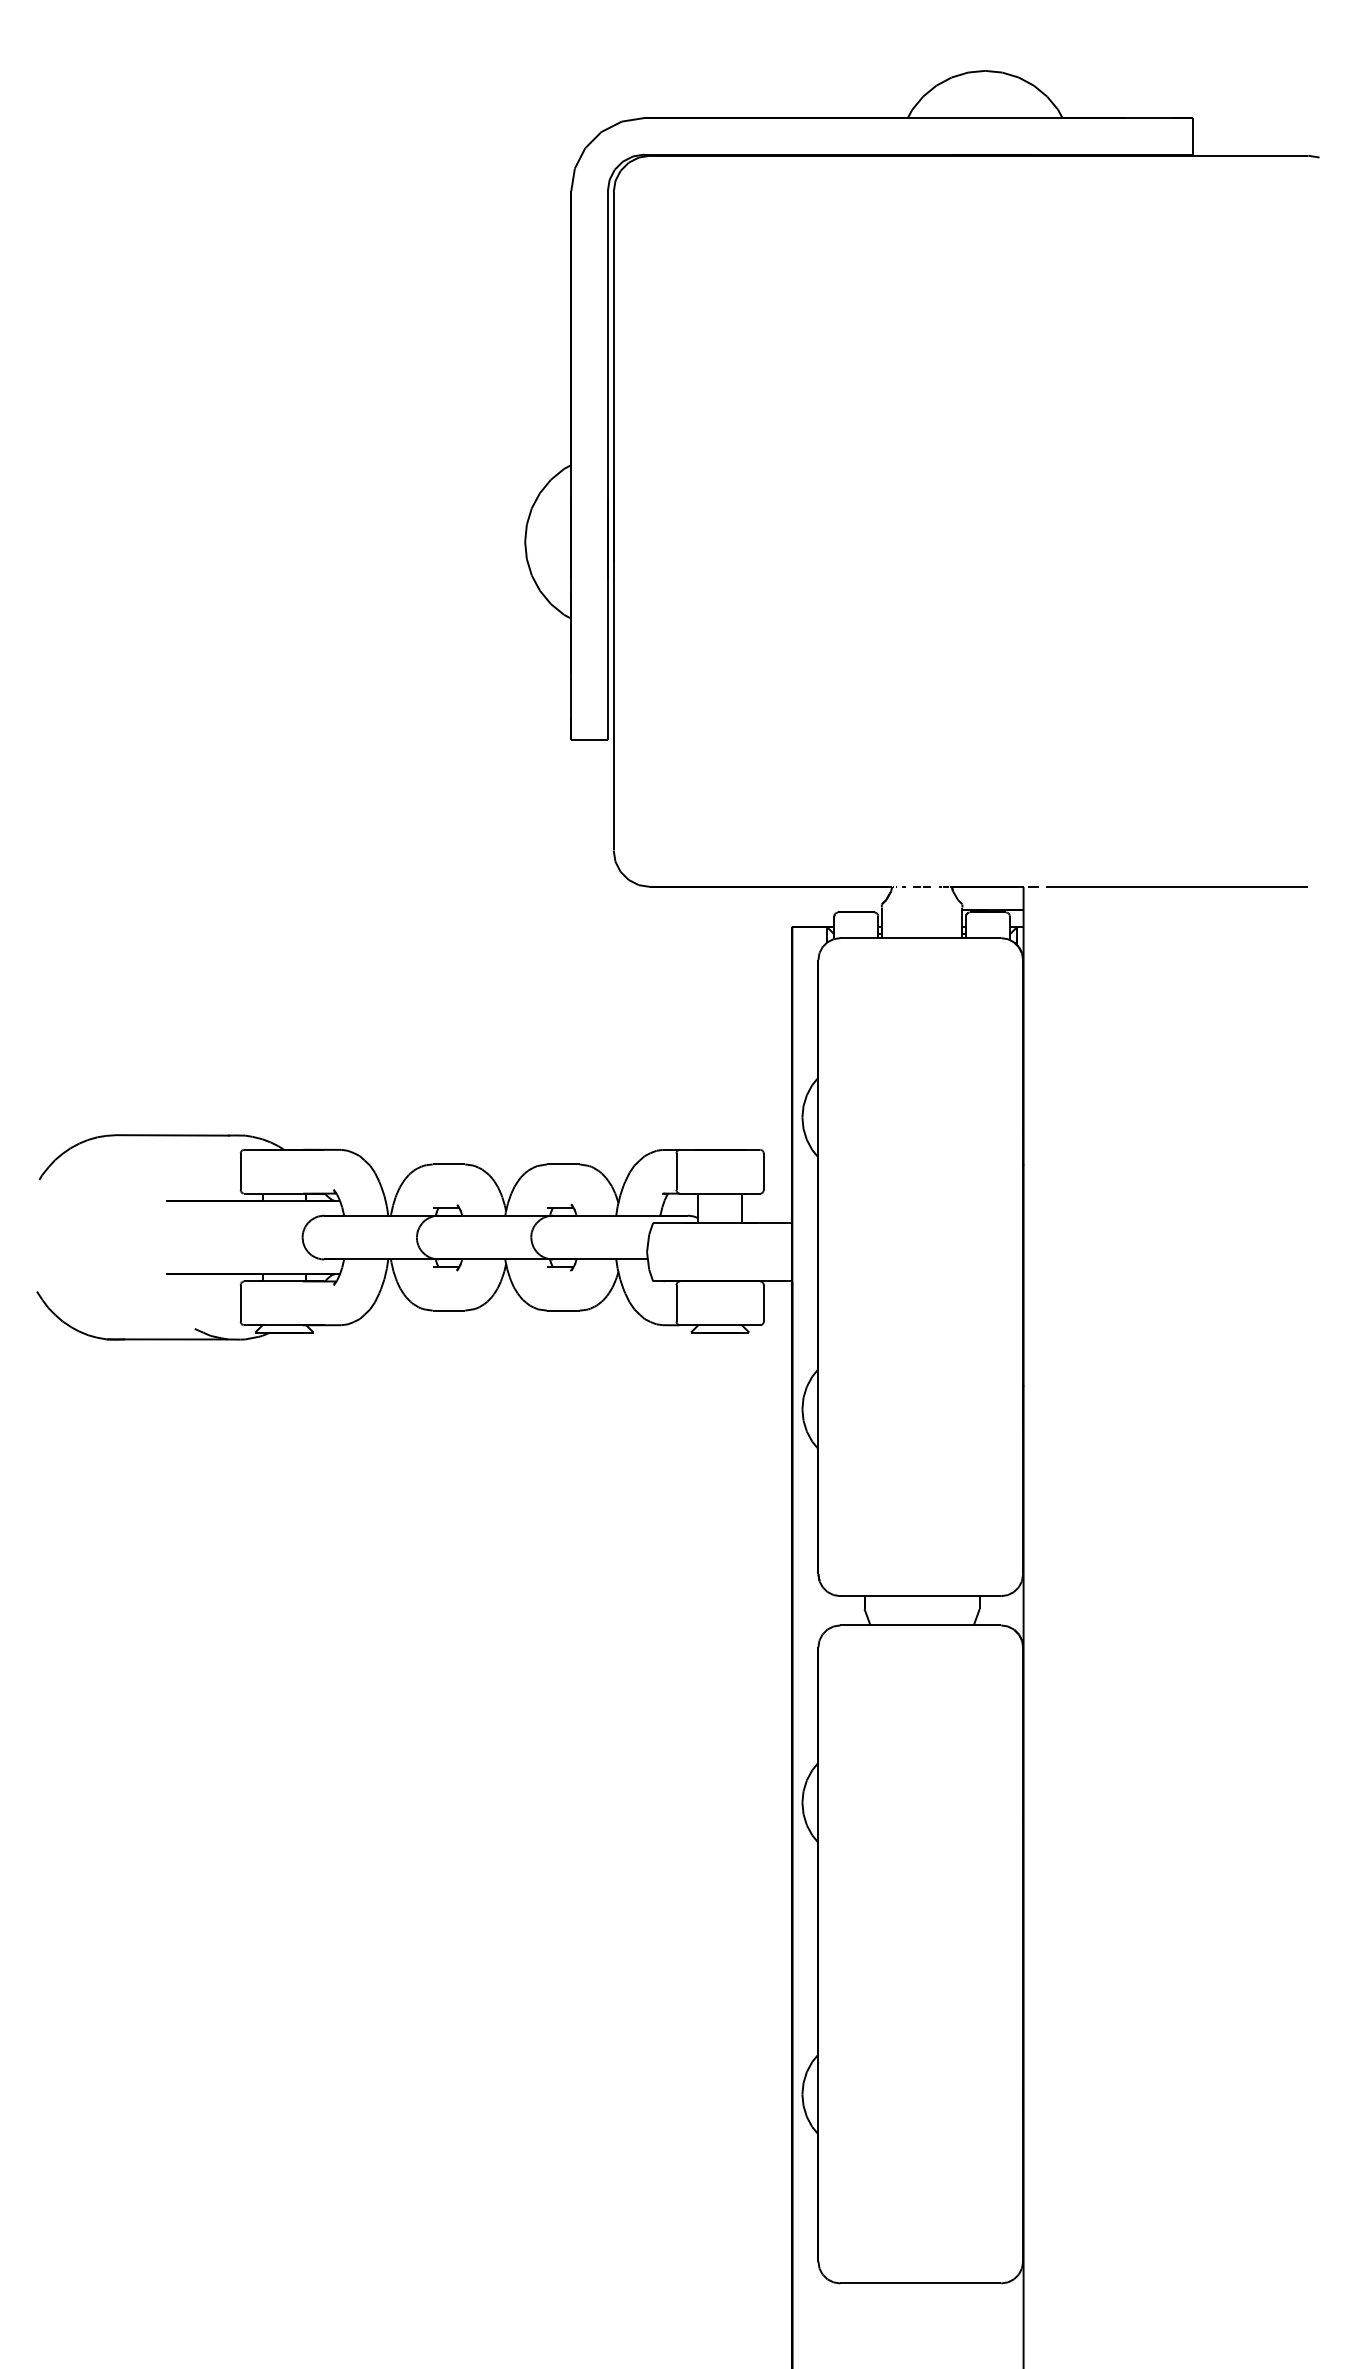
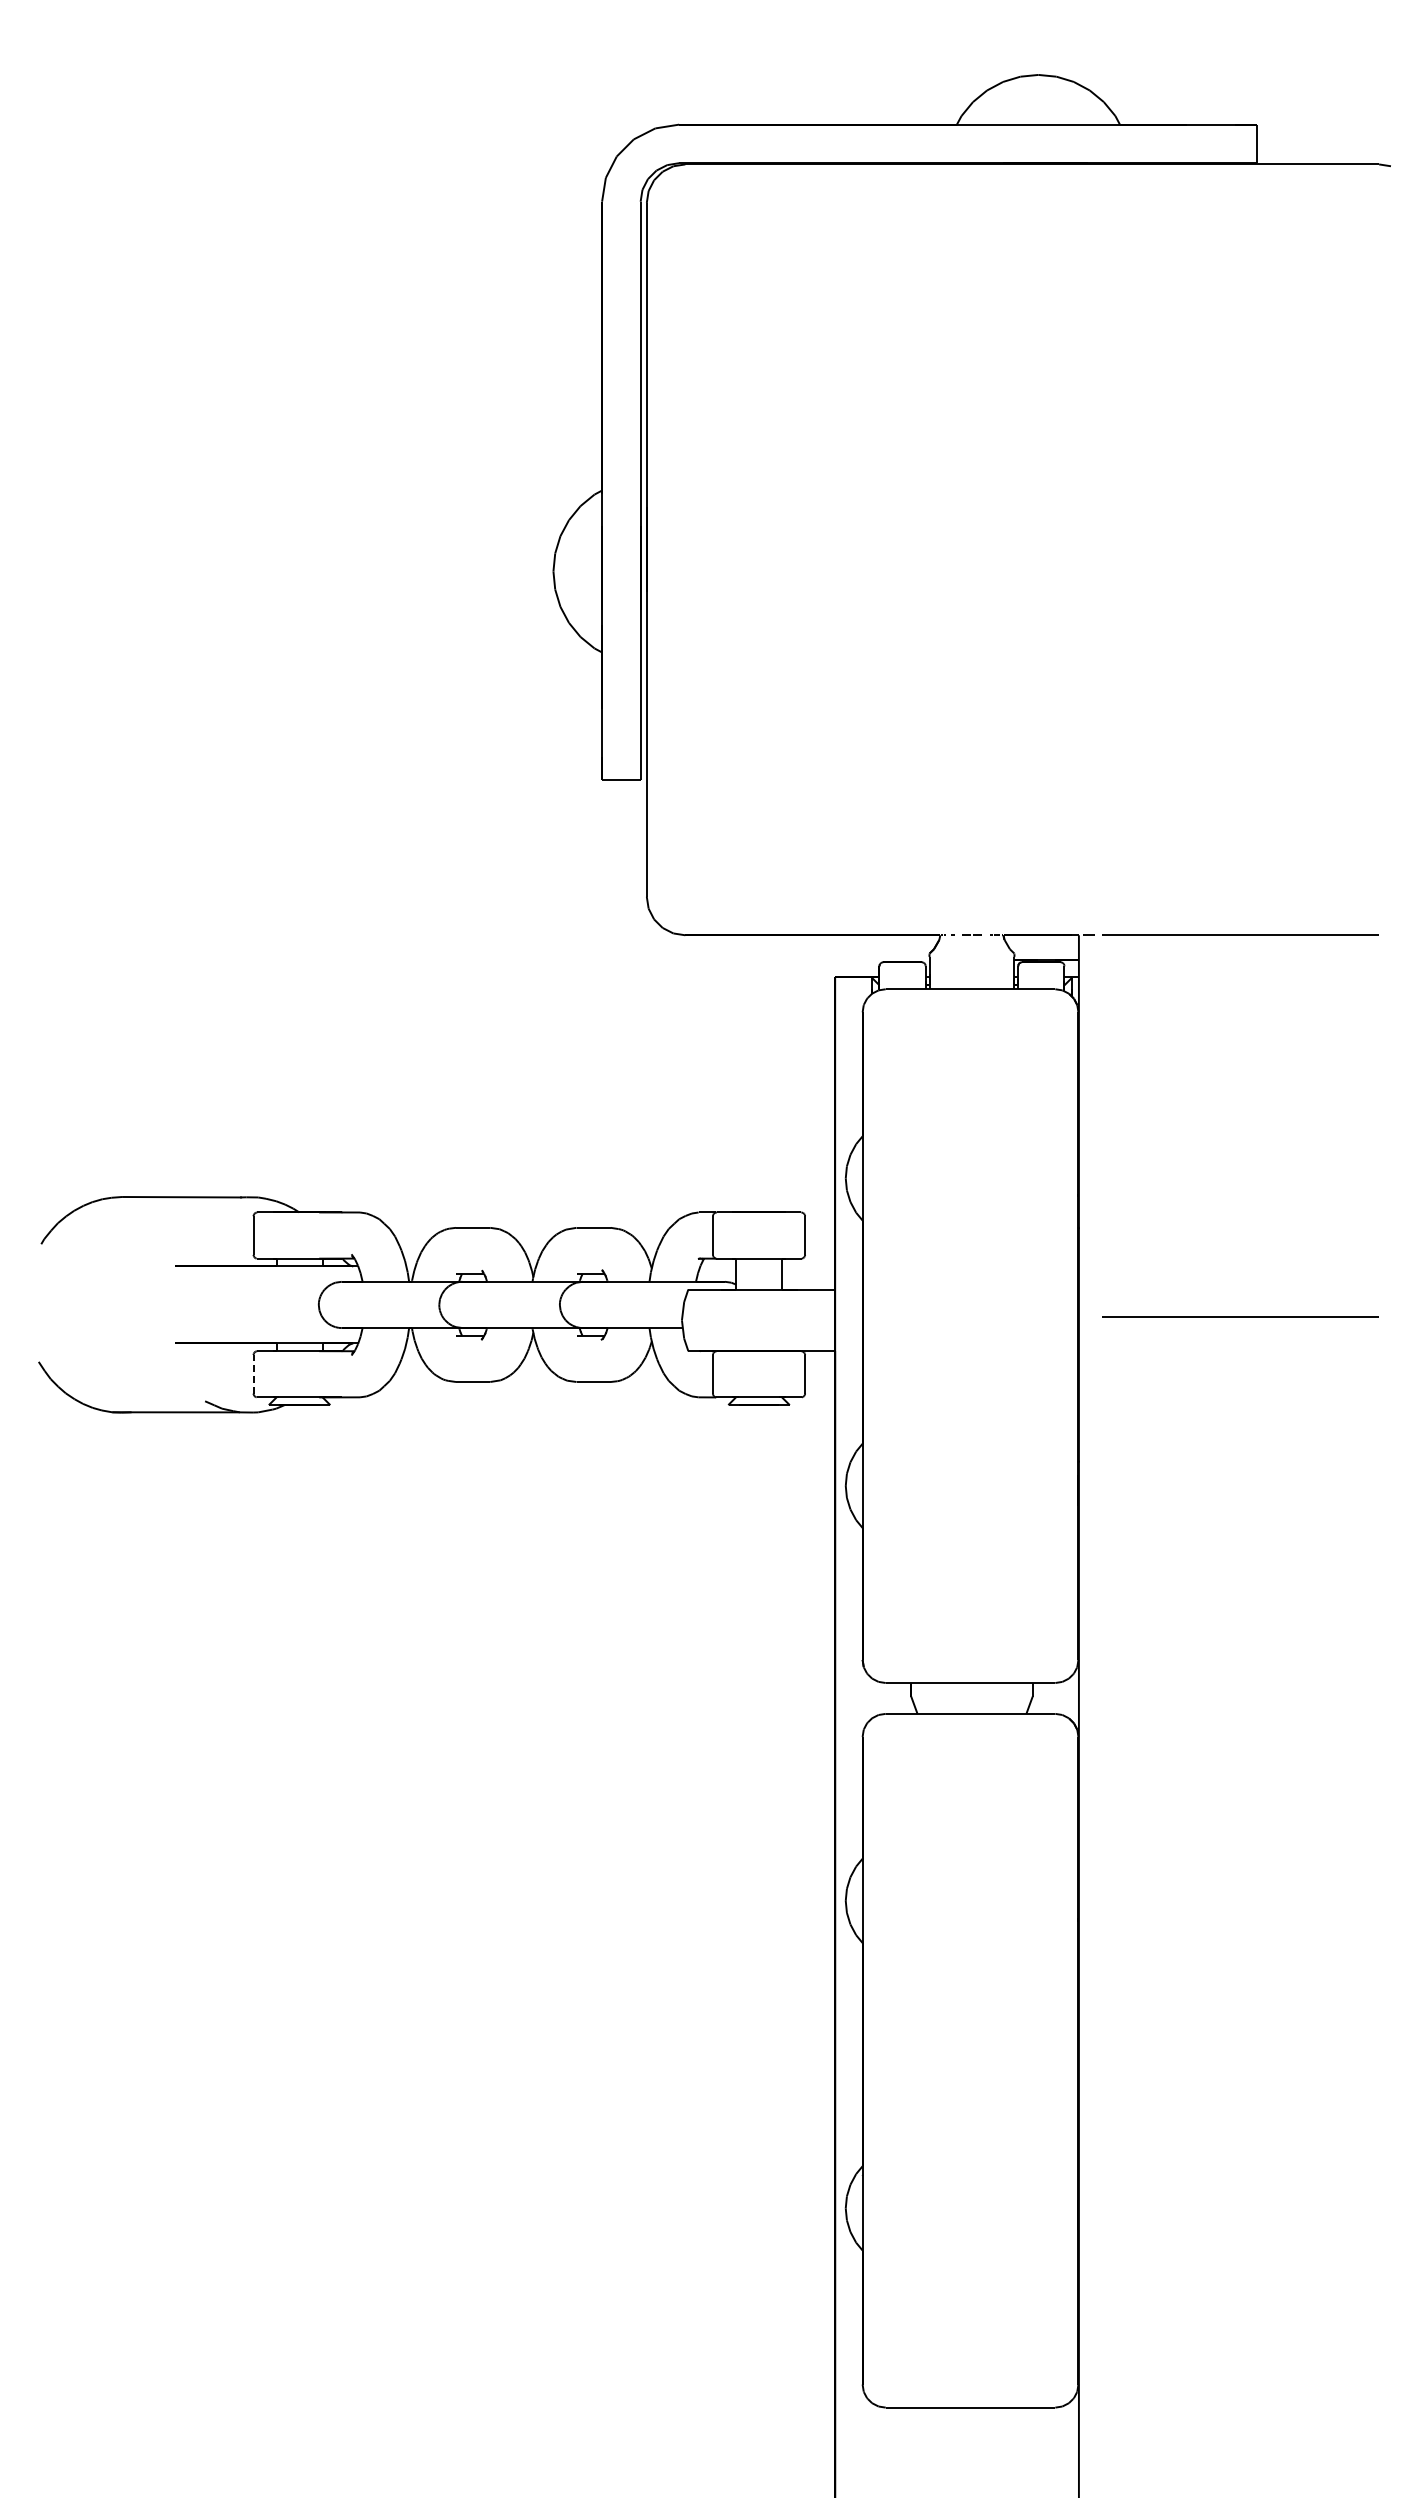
line: (1176, 1248) -> (1240, 1316), added
line: (240, 1302) -> (253, 1373), solid -> dashed

